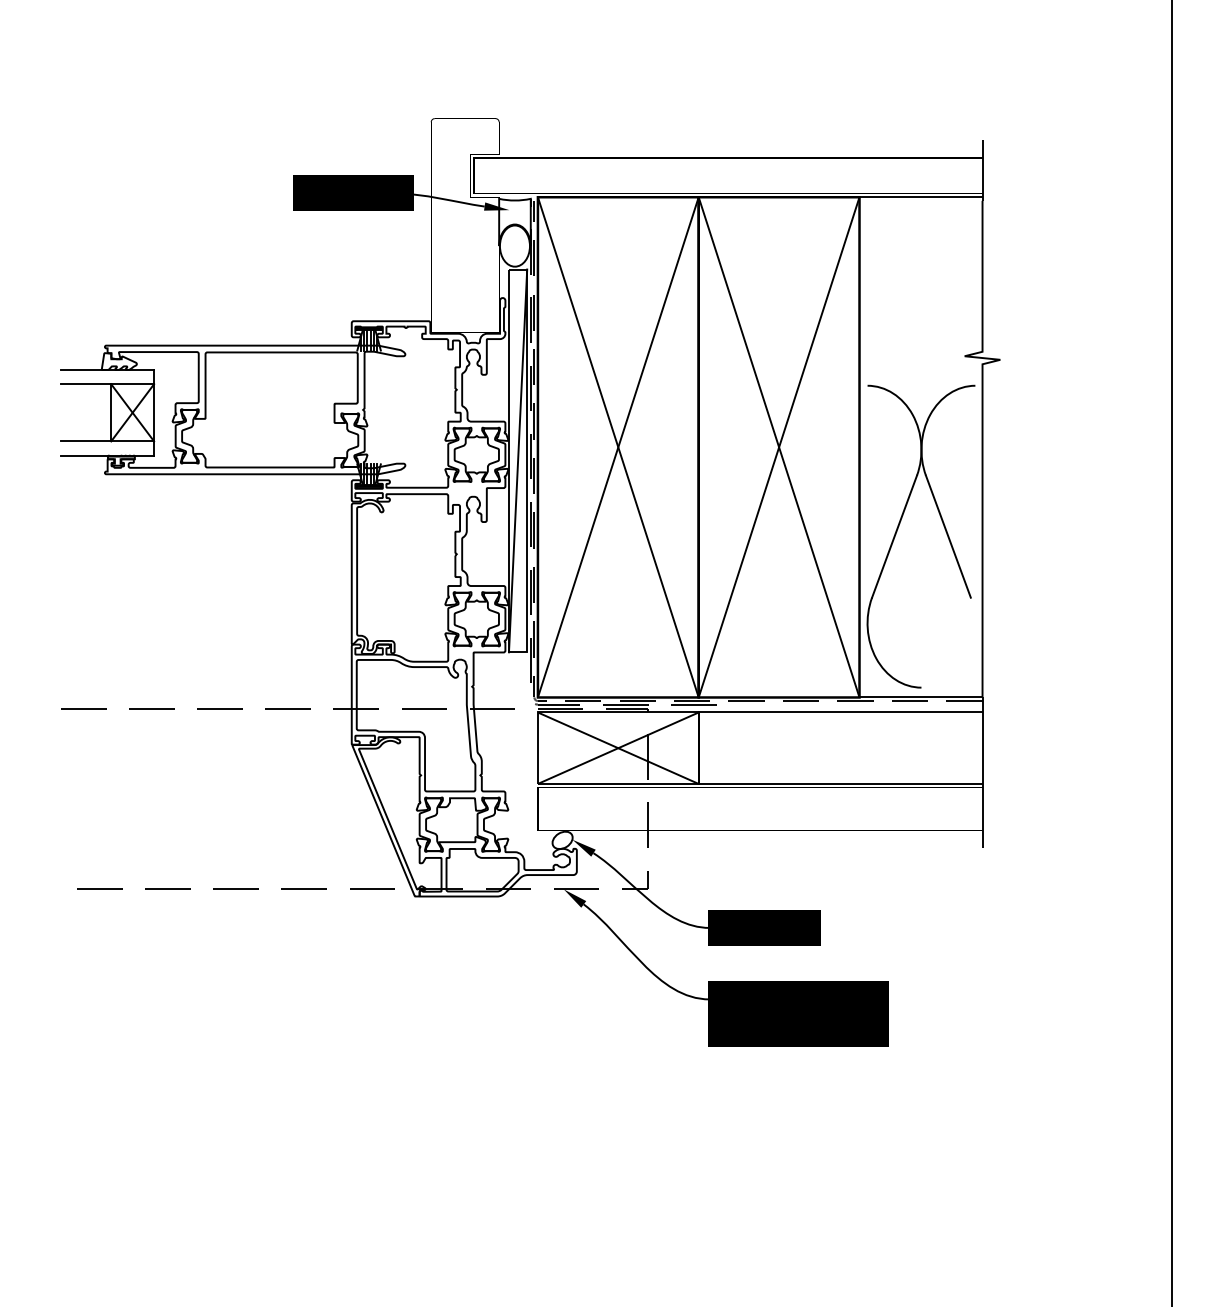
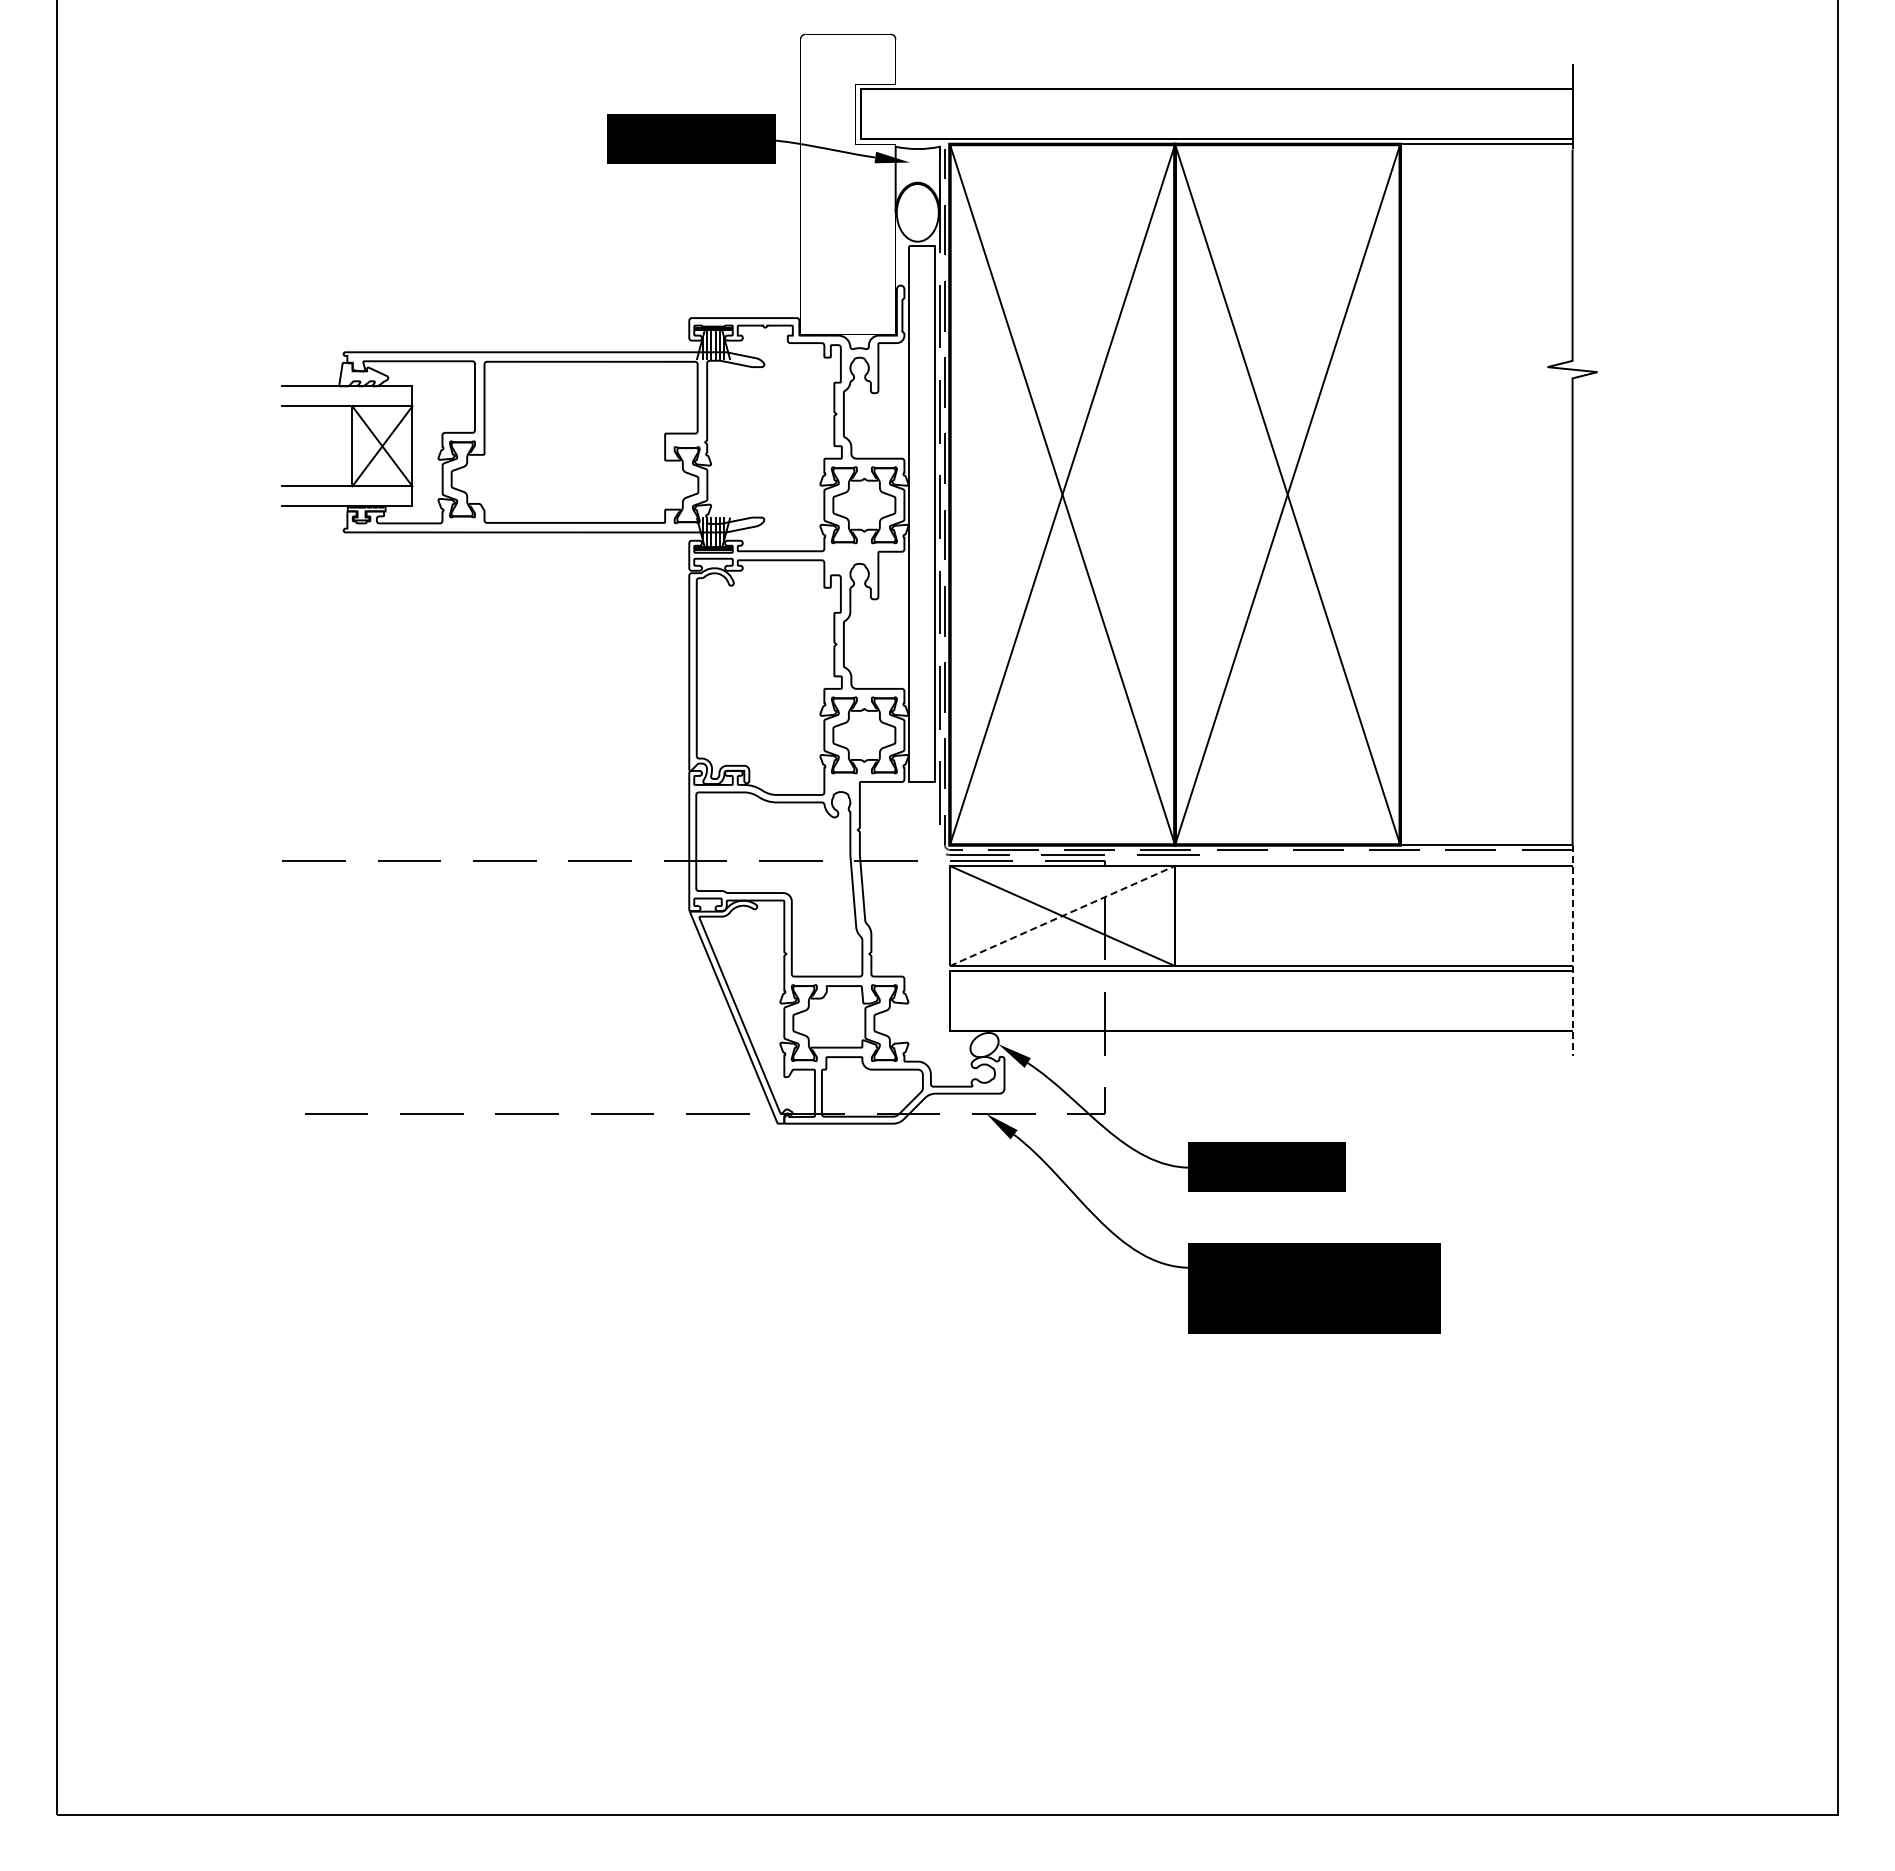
line: (517, 460) -> (921, 513), removed
part: (898, 529) -> (1454, 609), removed
line: (618, 747) -> (1062, 915), solid -> dashed
line: (982, 772) -> (1572, 950), solid -> dashed

